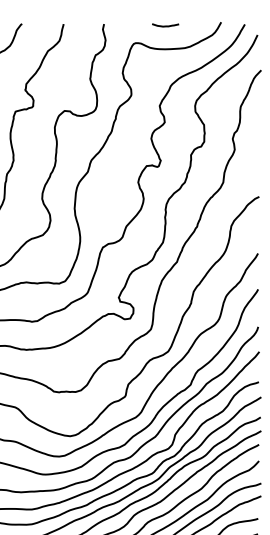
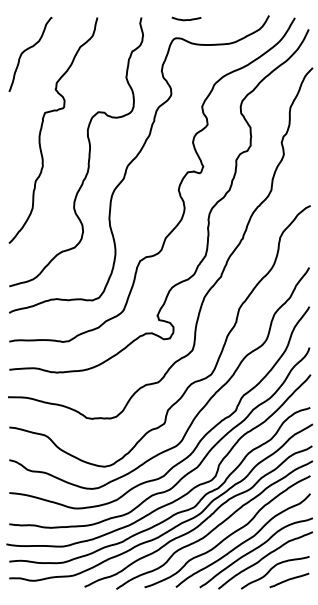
curve: (165, 25) -> (186, 19), moved

